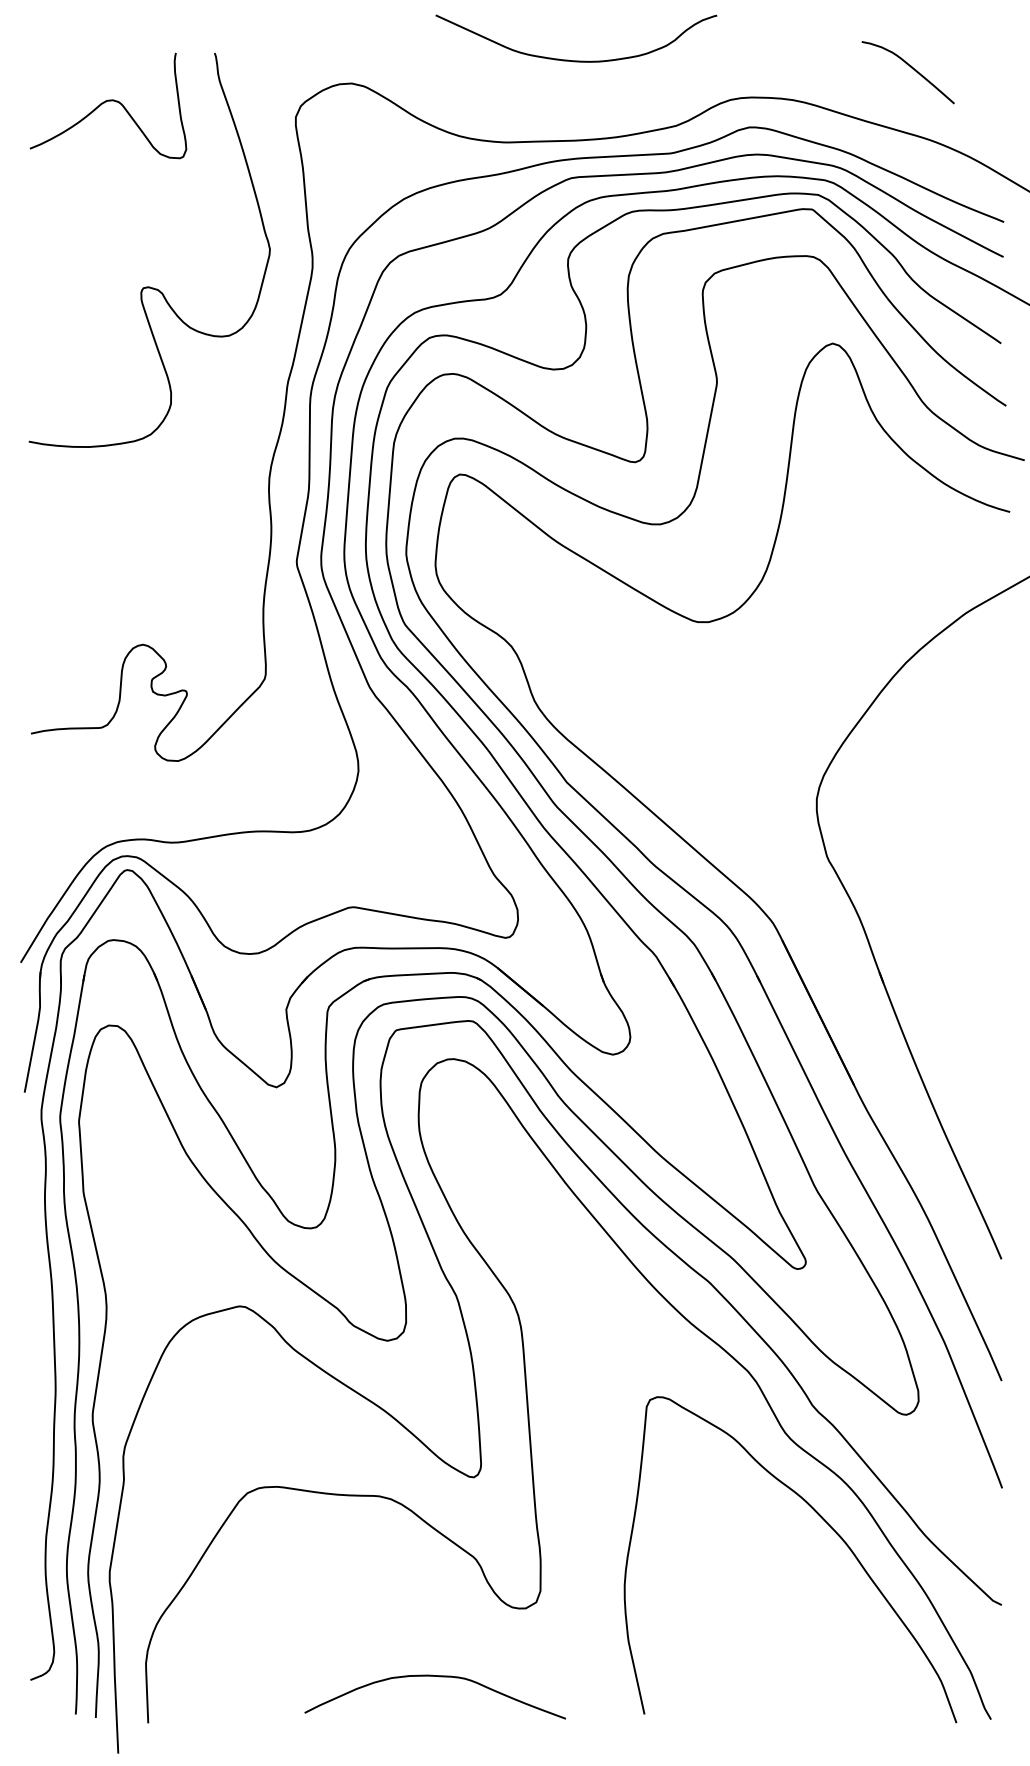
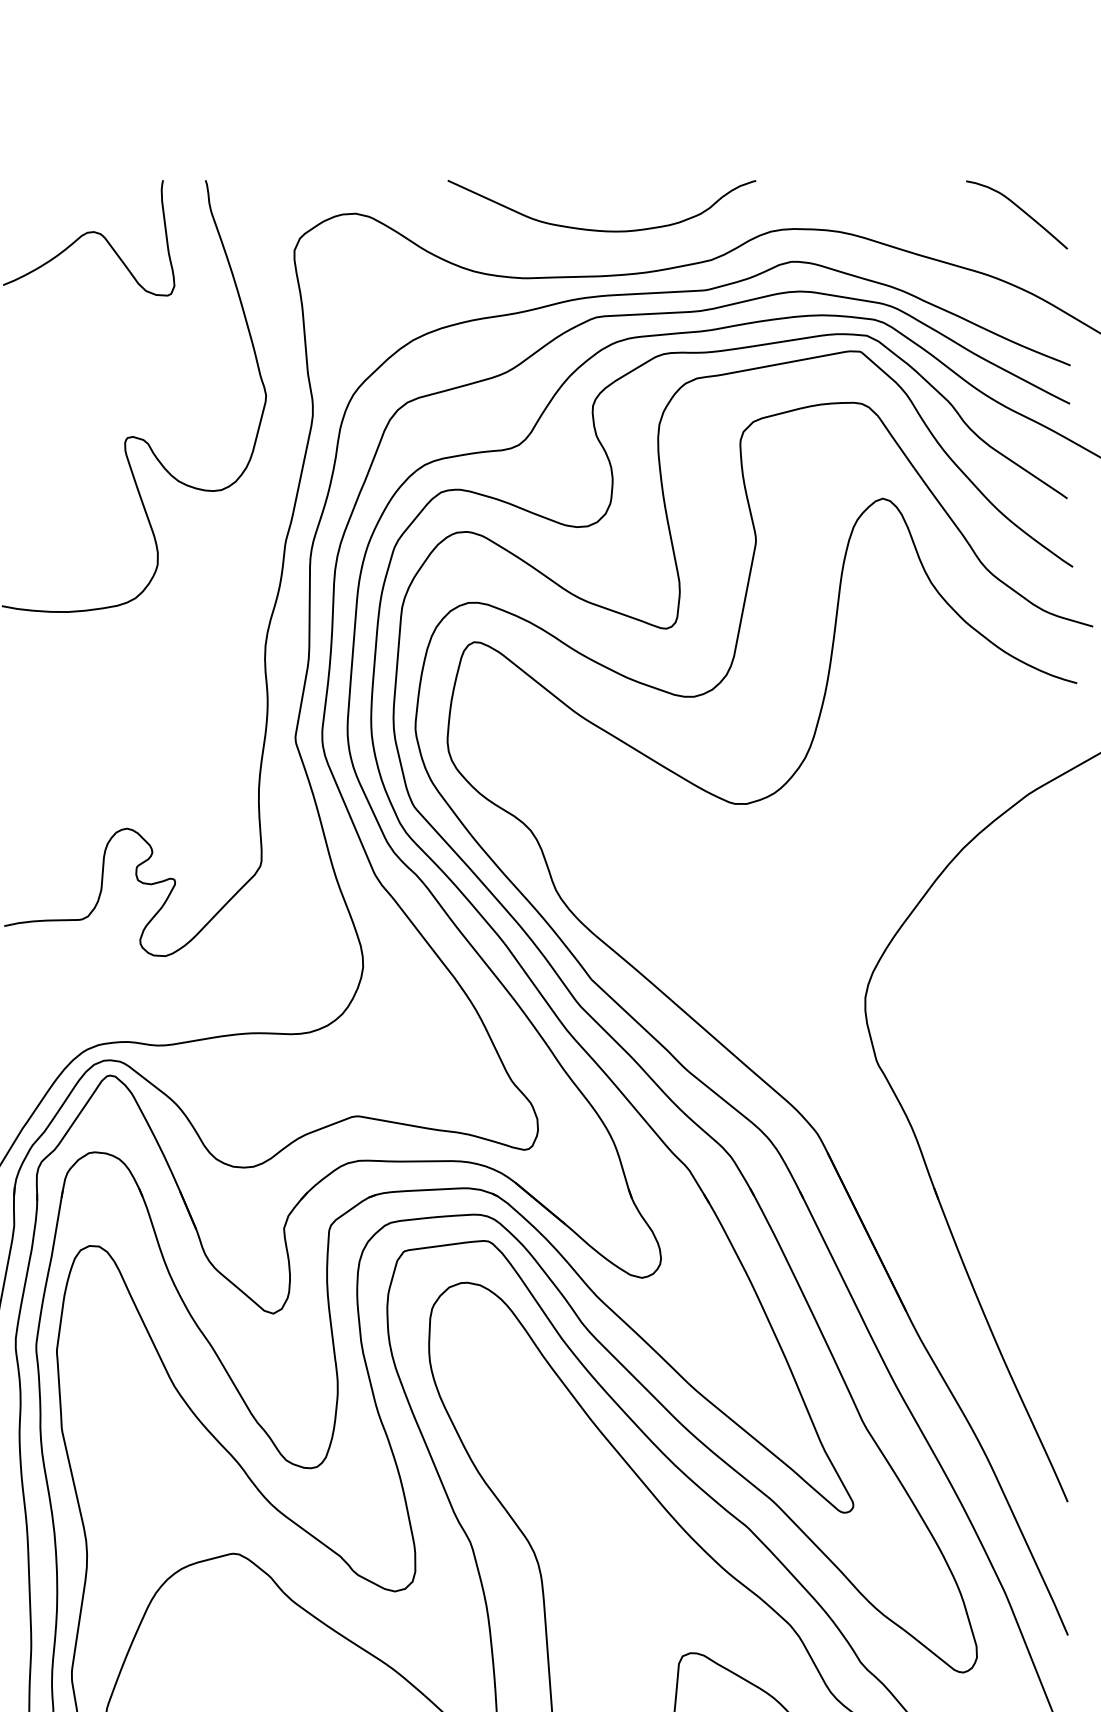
curve: (576, 60) -> (602, 230), moved
curve: (911, 68) -> (1020, 210), moved

